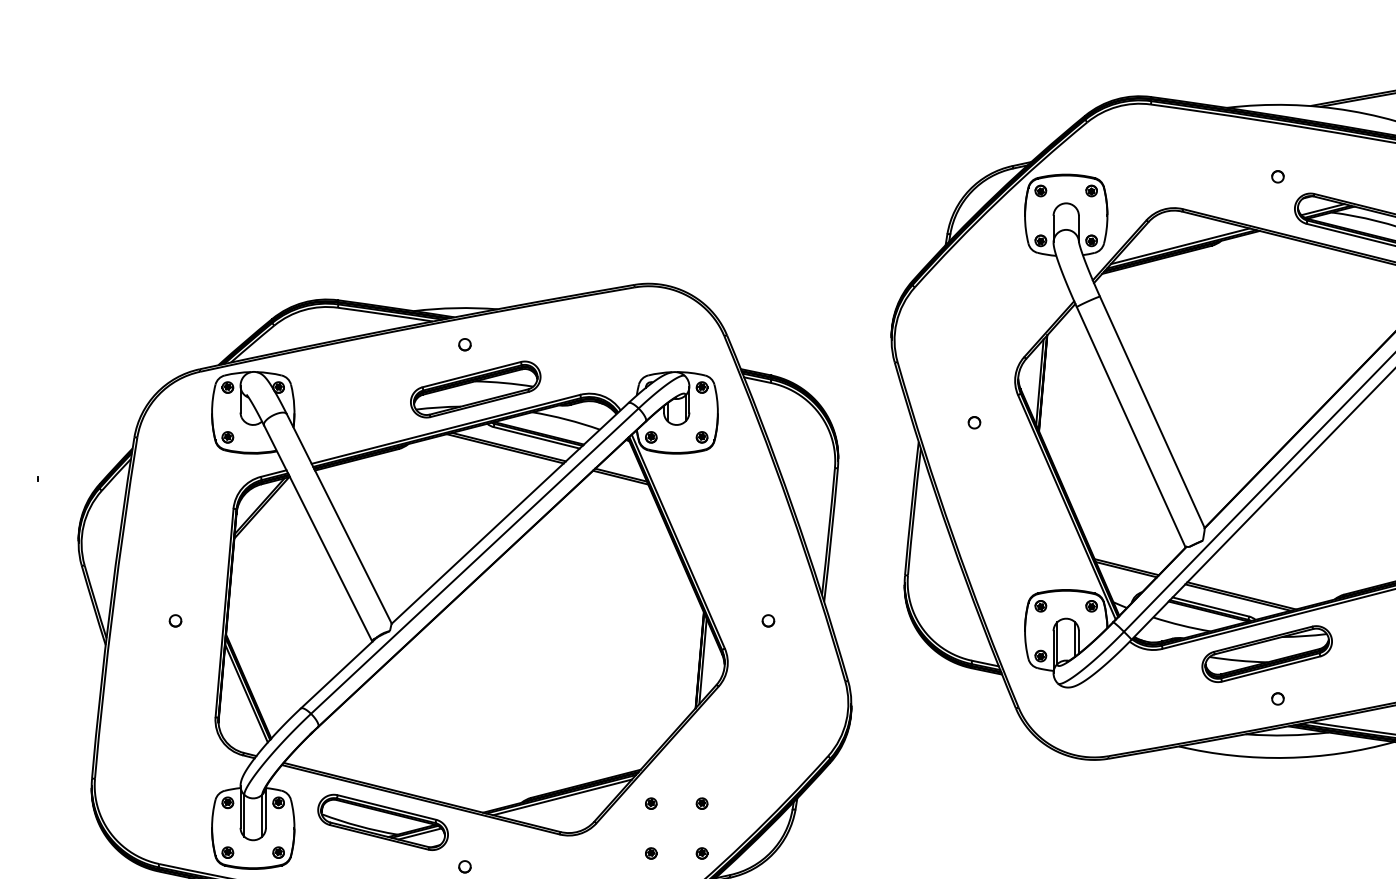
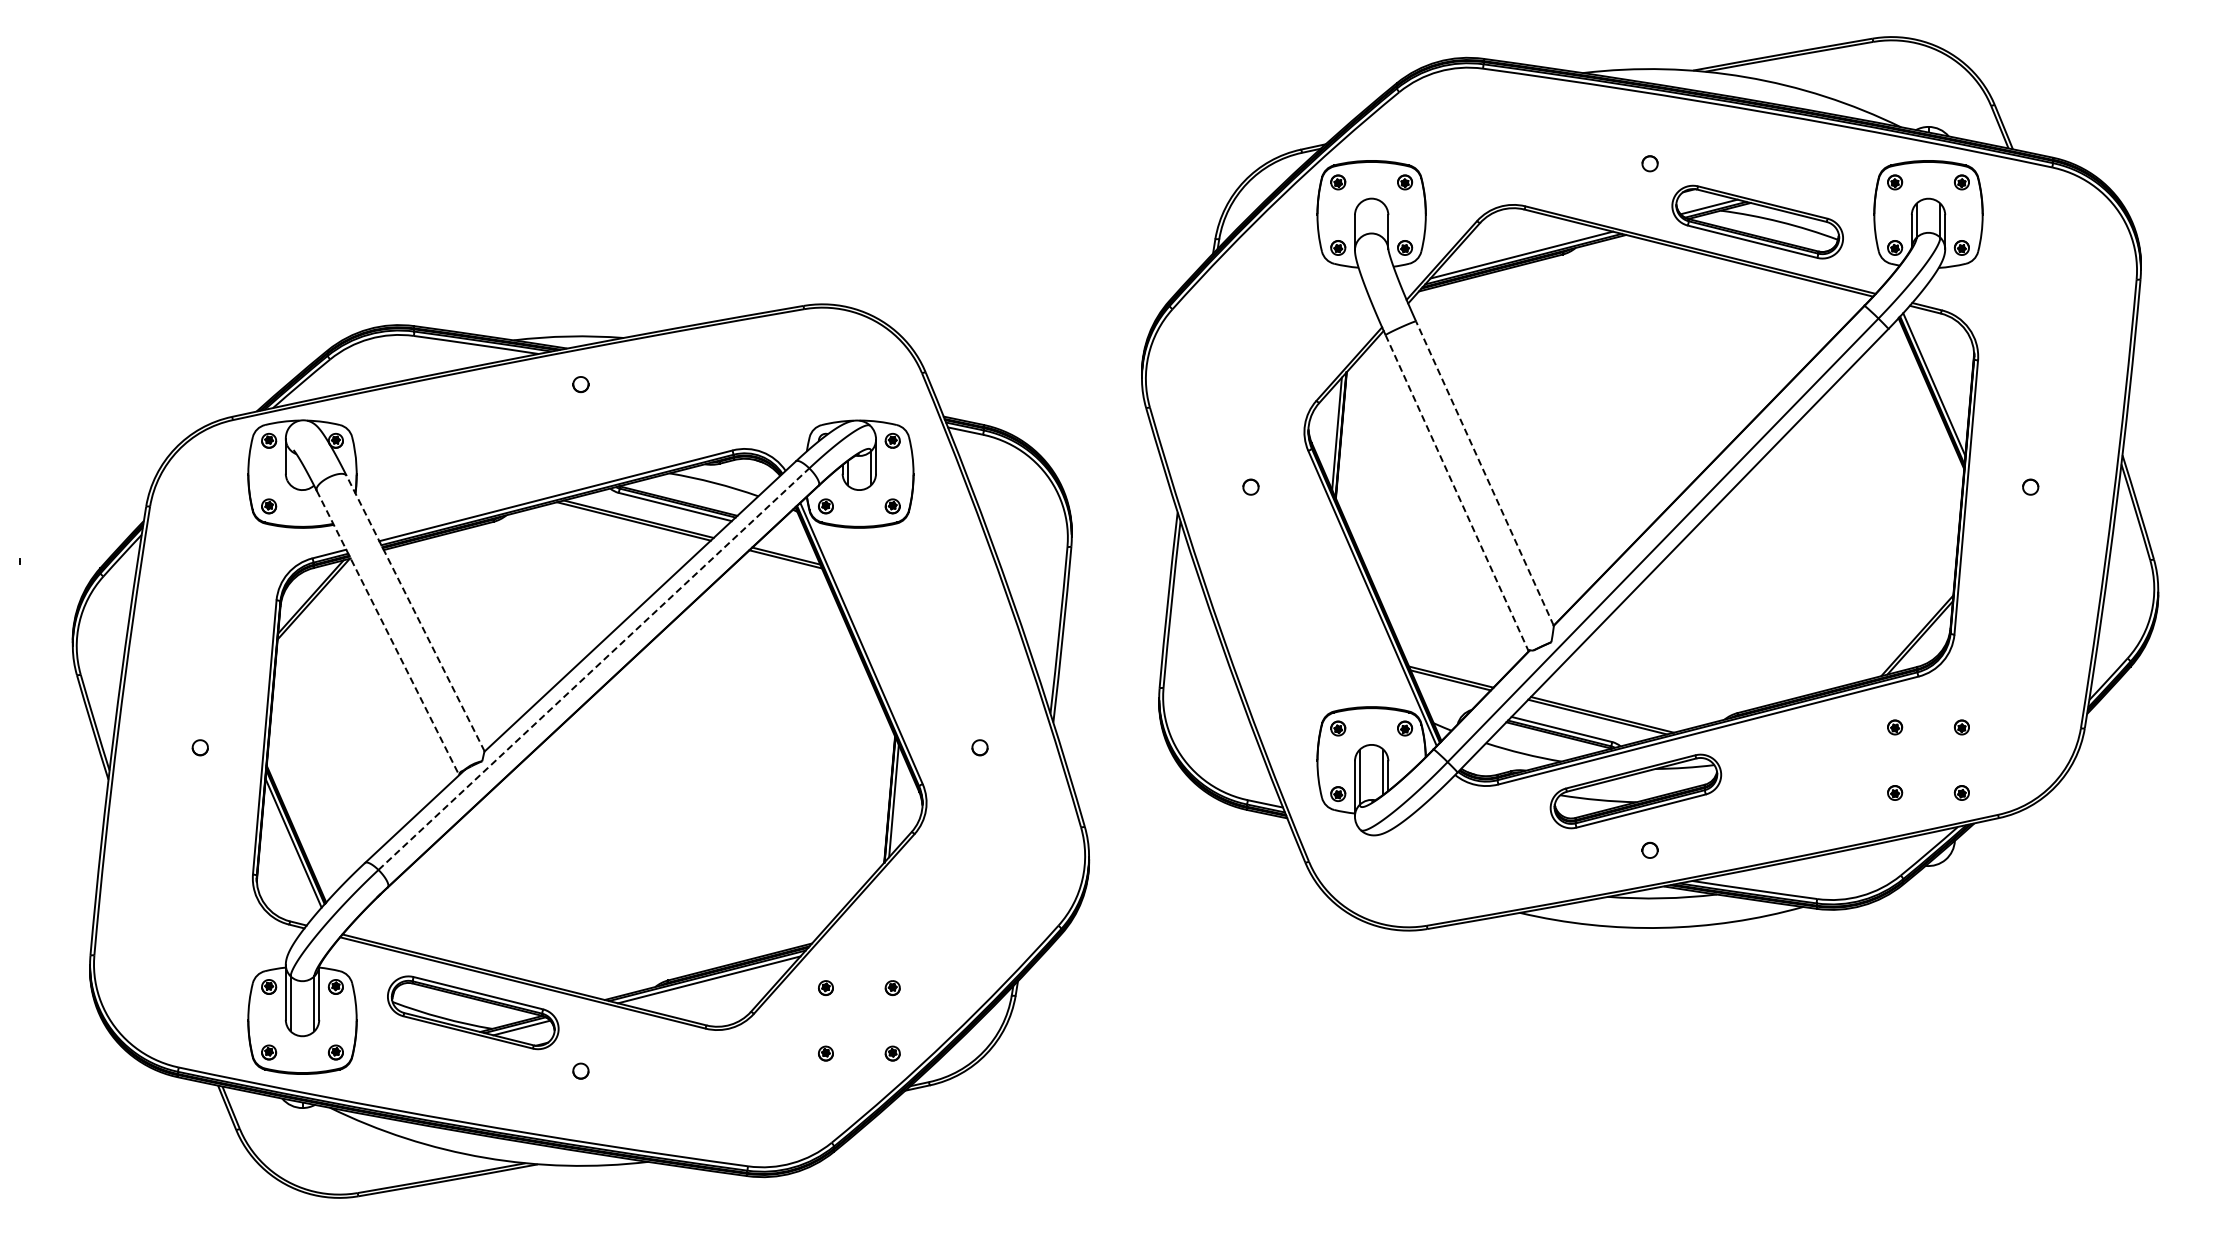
part: (476, 389) -> (595, 443), removed
line: (1152, 412) -> (1484, 473), solid -> dashed
line: (1131, 427) -> (1457, 493), solid -> dashed
line: (339, 518) -> (415, 613), solid -> dashed
line: (318, 534) -> (388, 633), solid -> dashed
line: (475, 560) -> (594, 668), solid -> dashed

